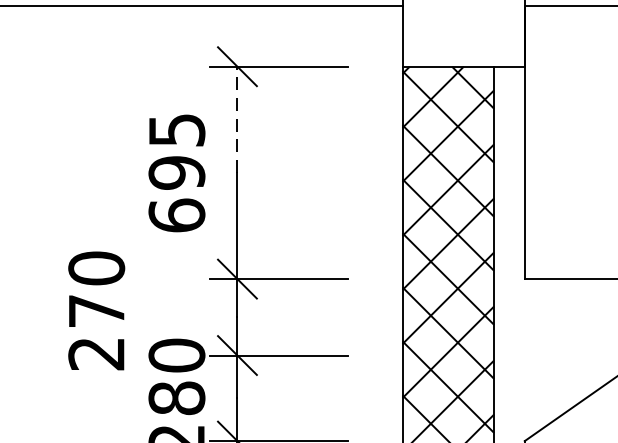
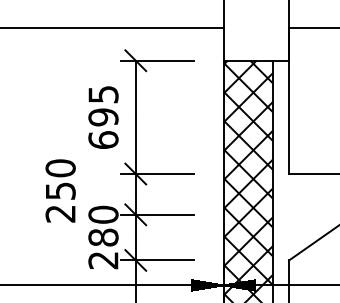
line: (236, 118) -> (135, 88), dashed -> solid
text: (96, 309) -> (60, 190), 270 -> 250

